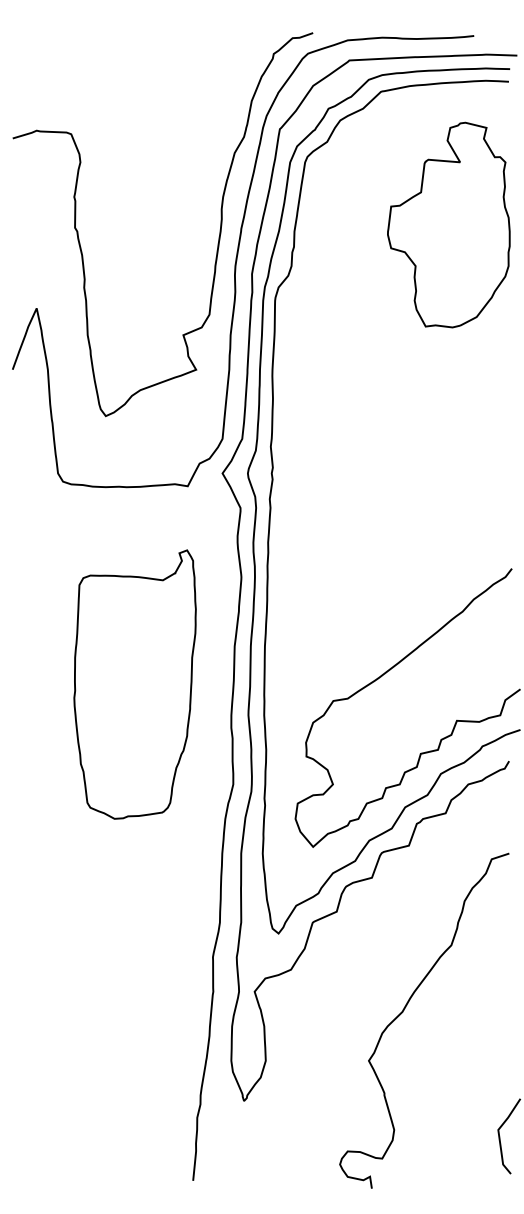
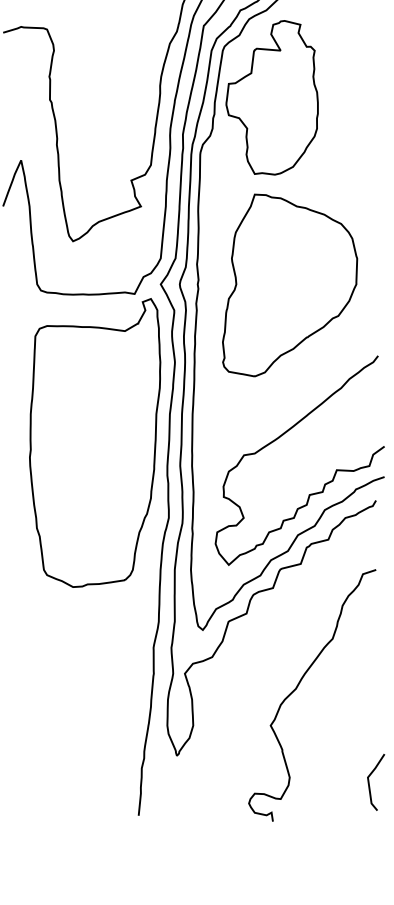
part: (448, 224) -> (271, 97), moved
part: (394, 474) -> (289, 285), added
part: (134, 684) -> (94, 442), size x1.43

